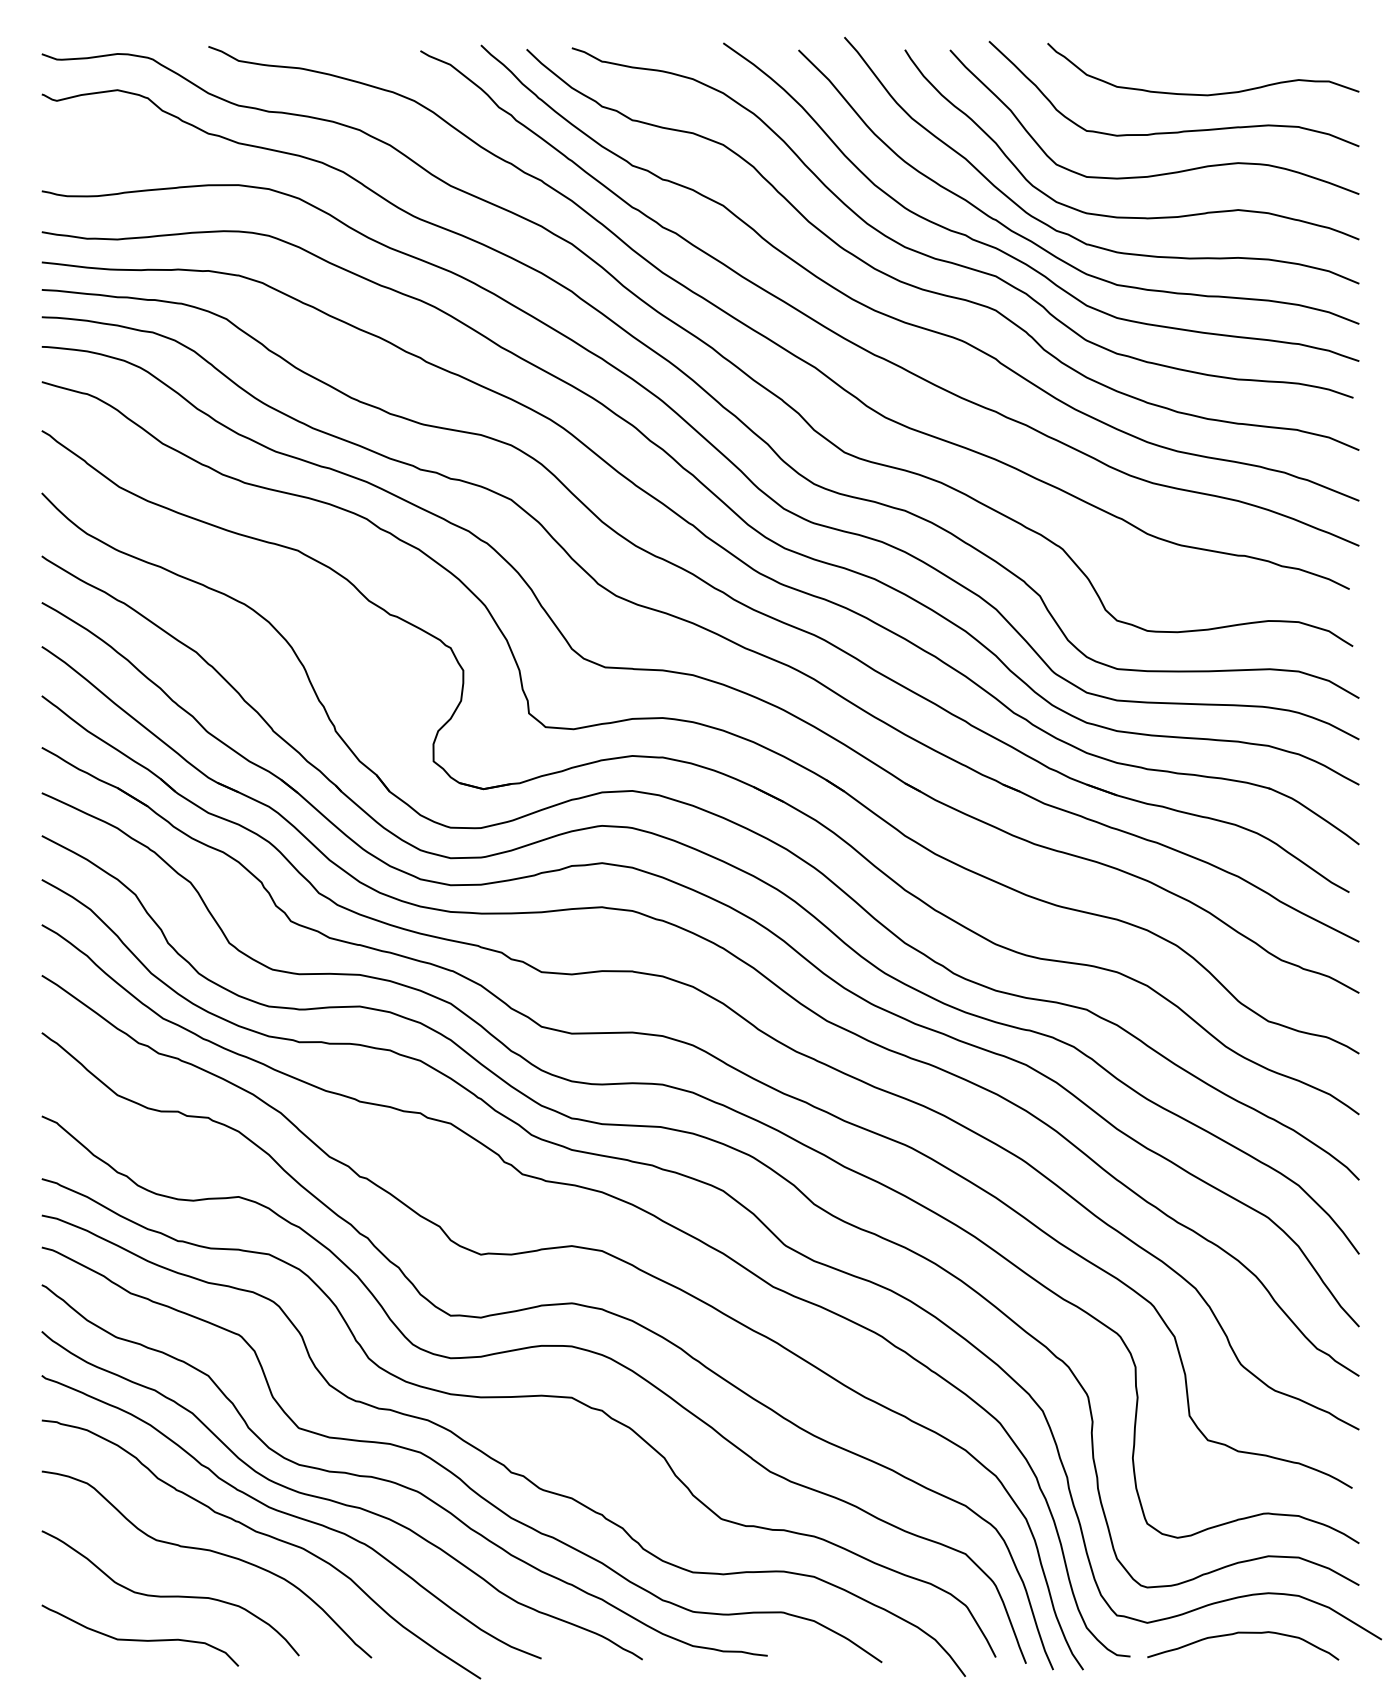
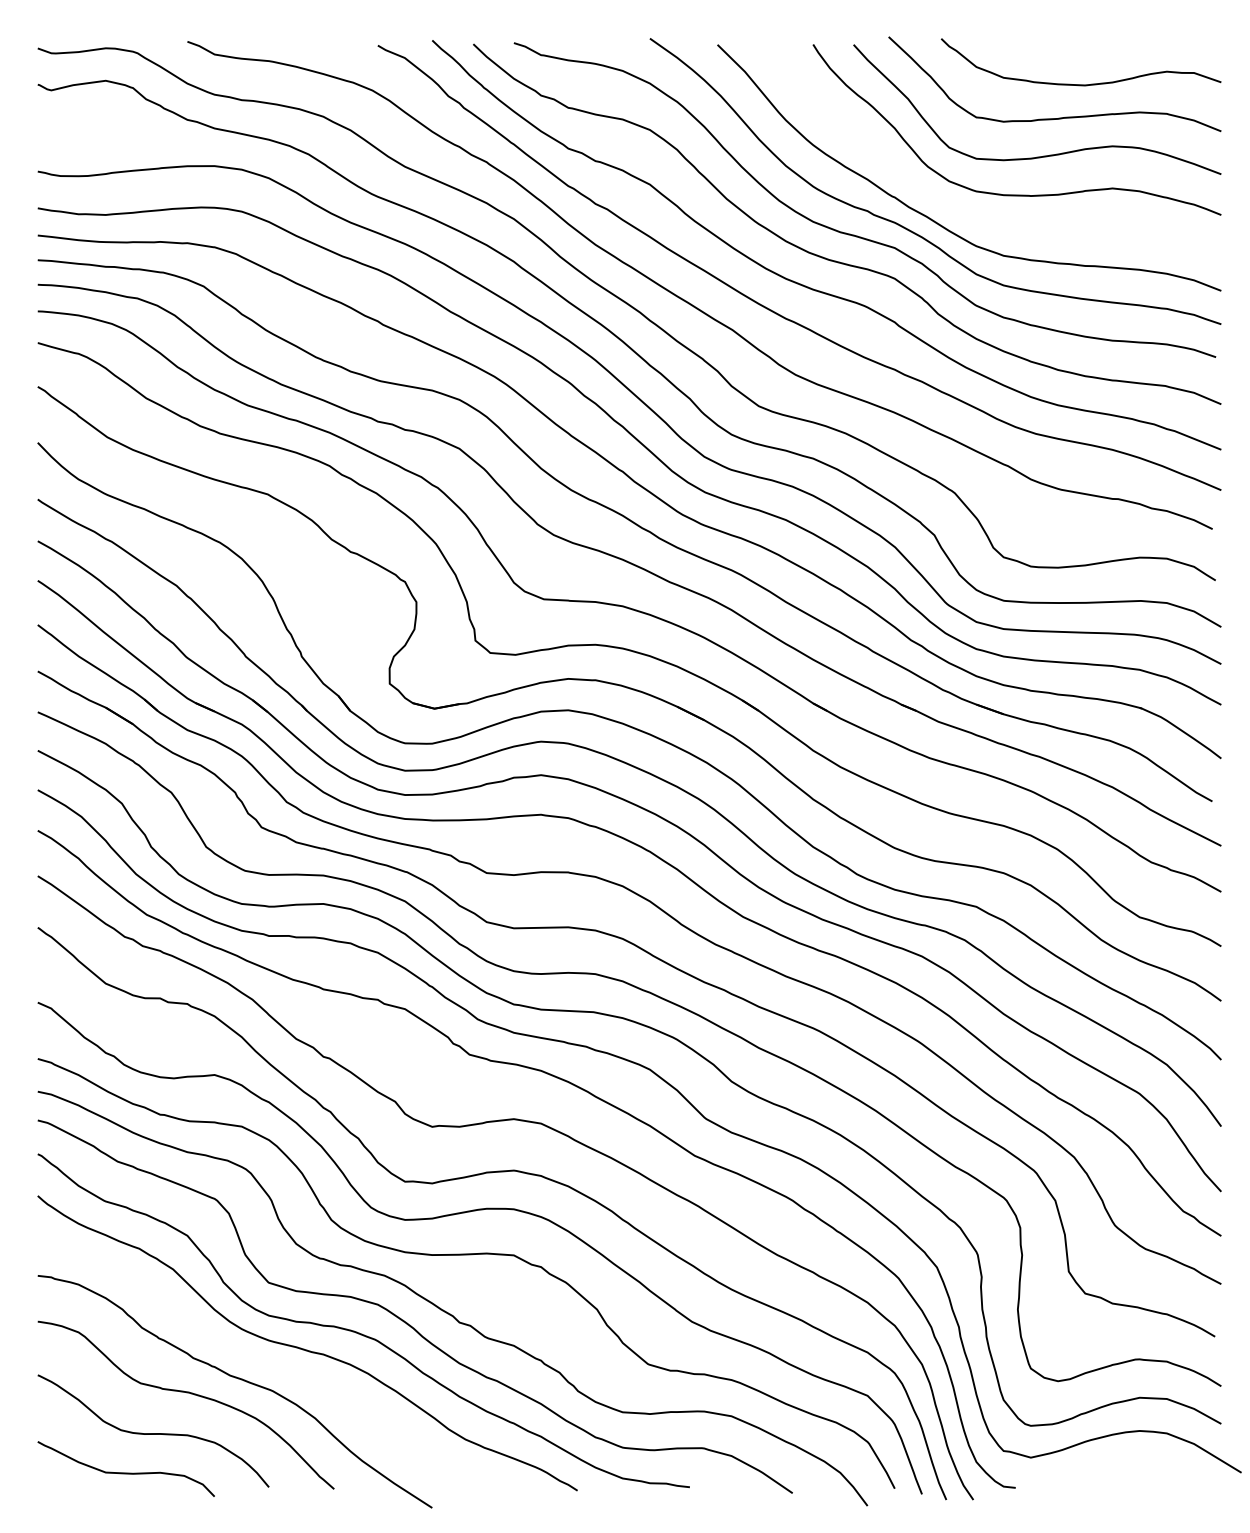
curve: (1068, 233) -> (960, 209), removed
curve: (291, 1516) -> (262, 1362), removed
curve: (1243, 1633) -> (1117, 1467), removed

